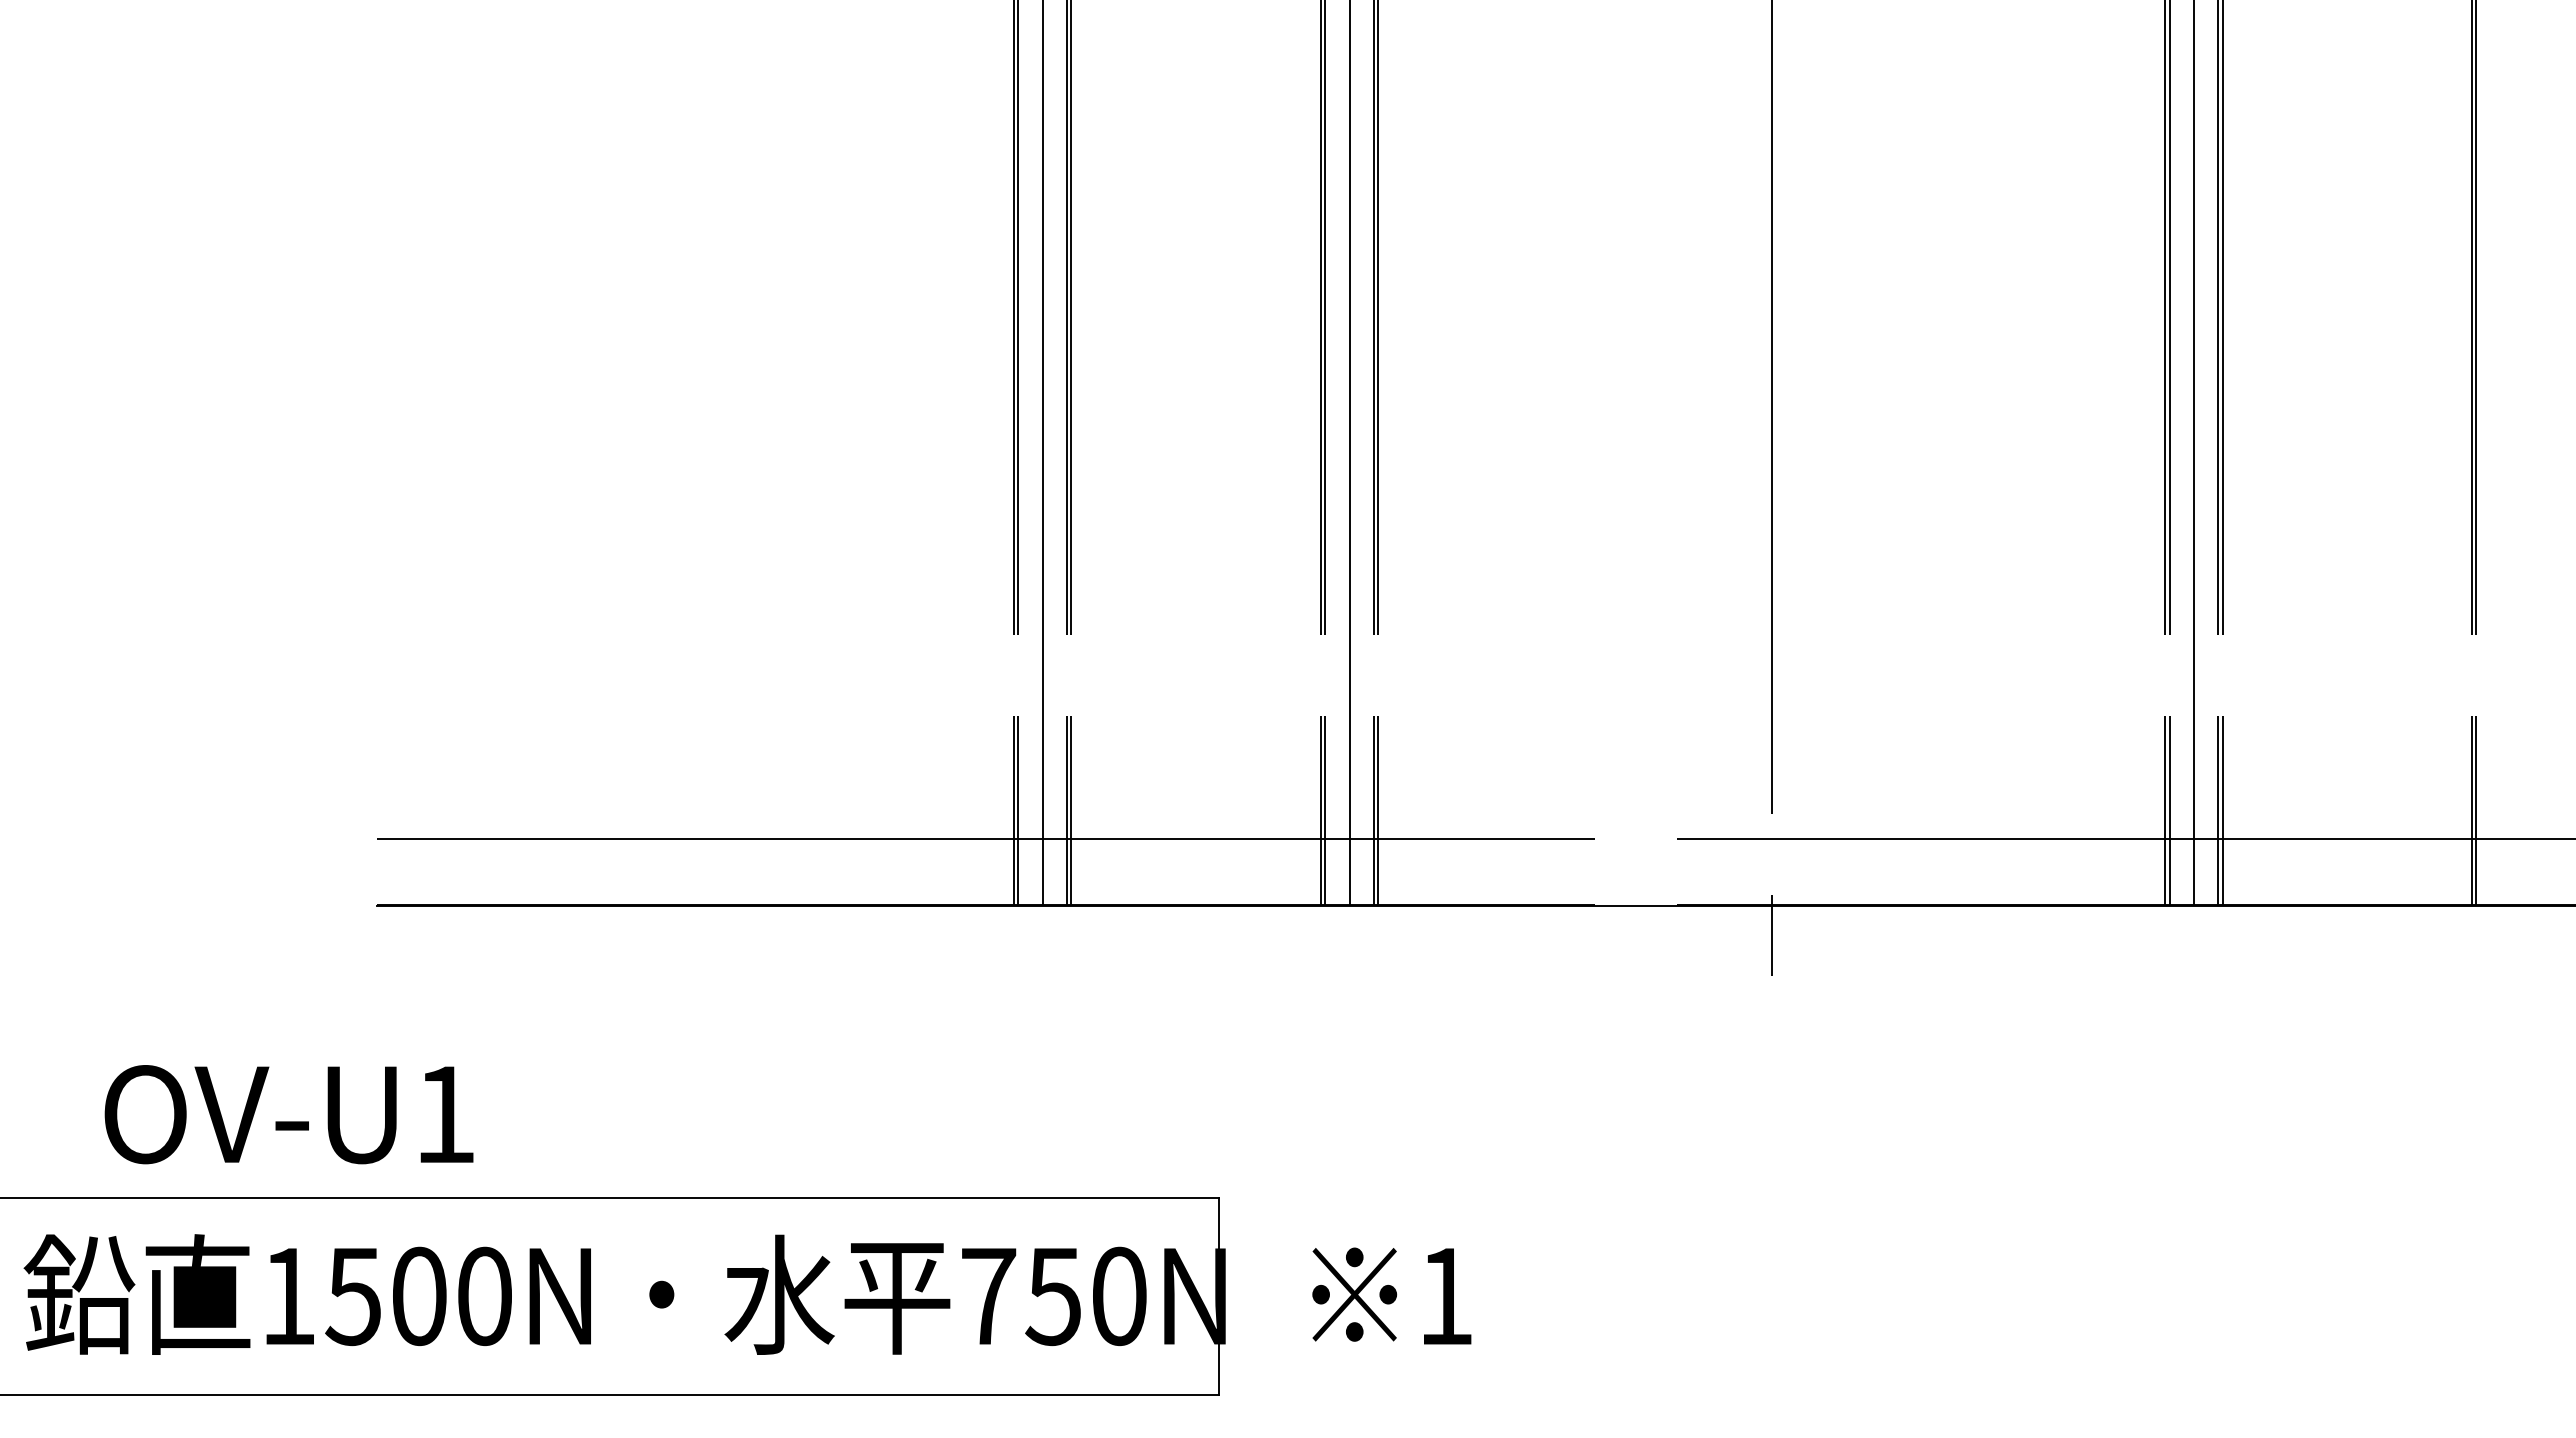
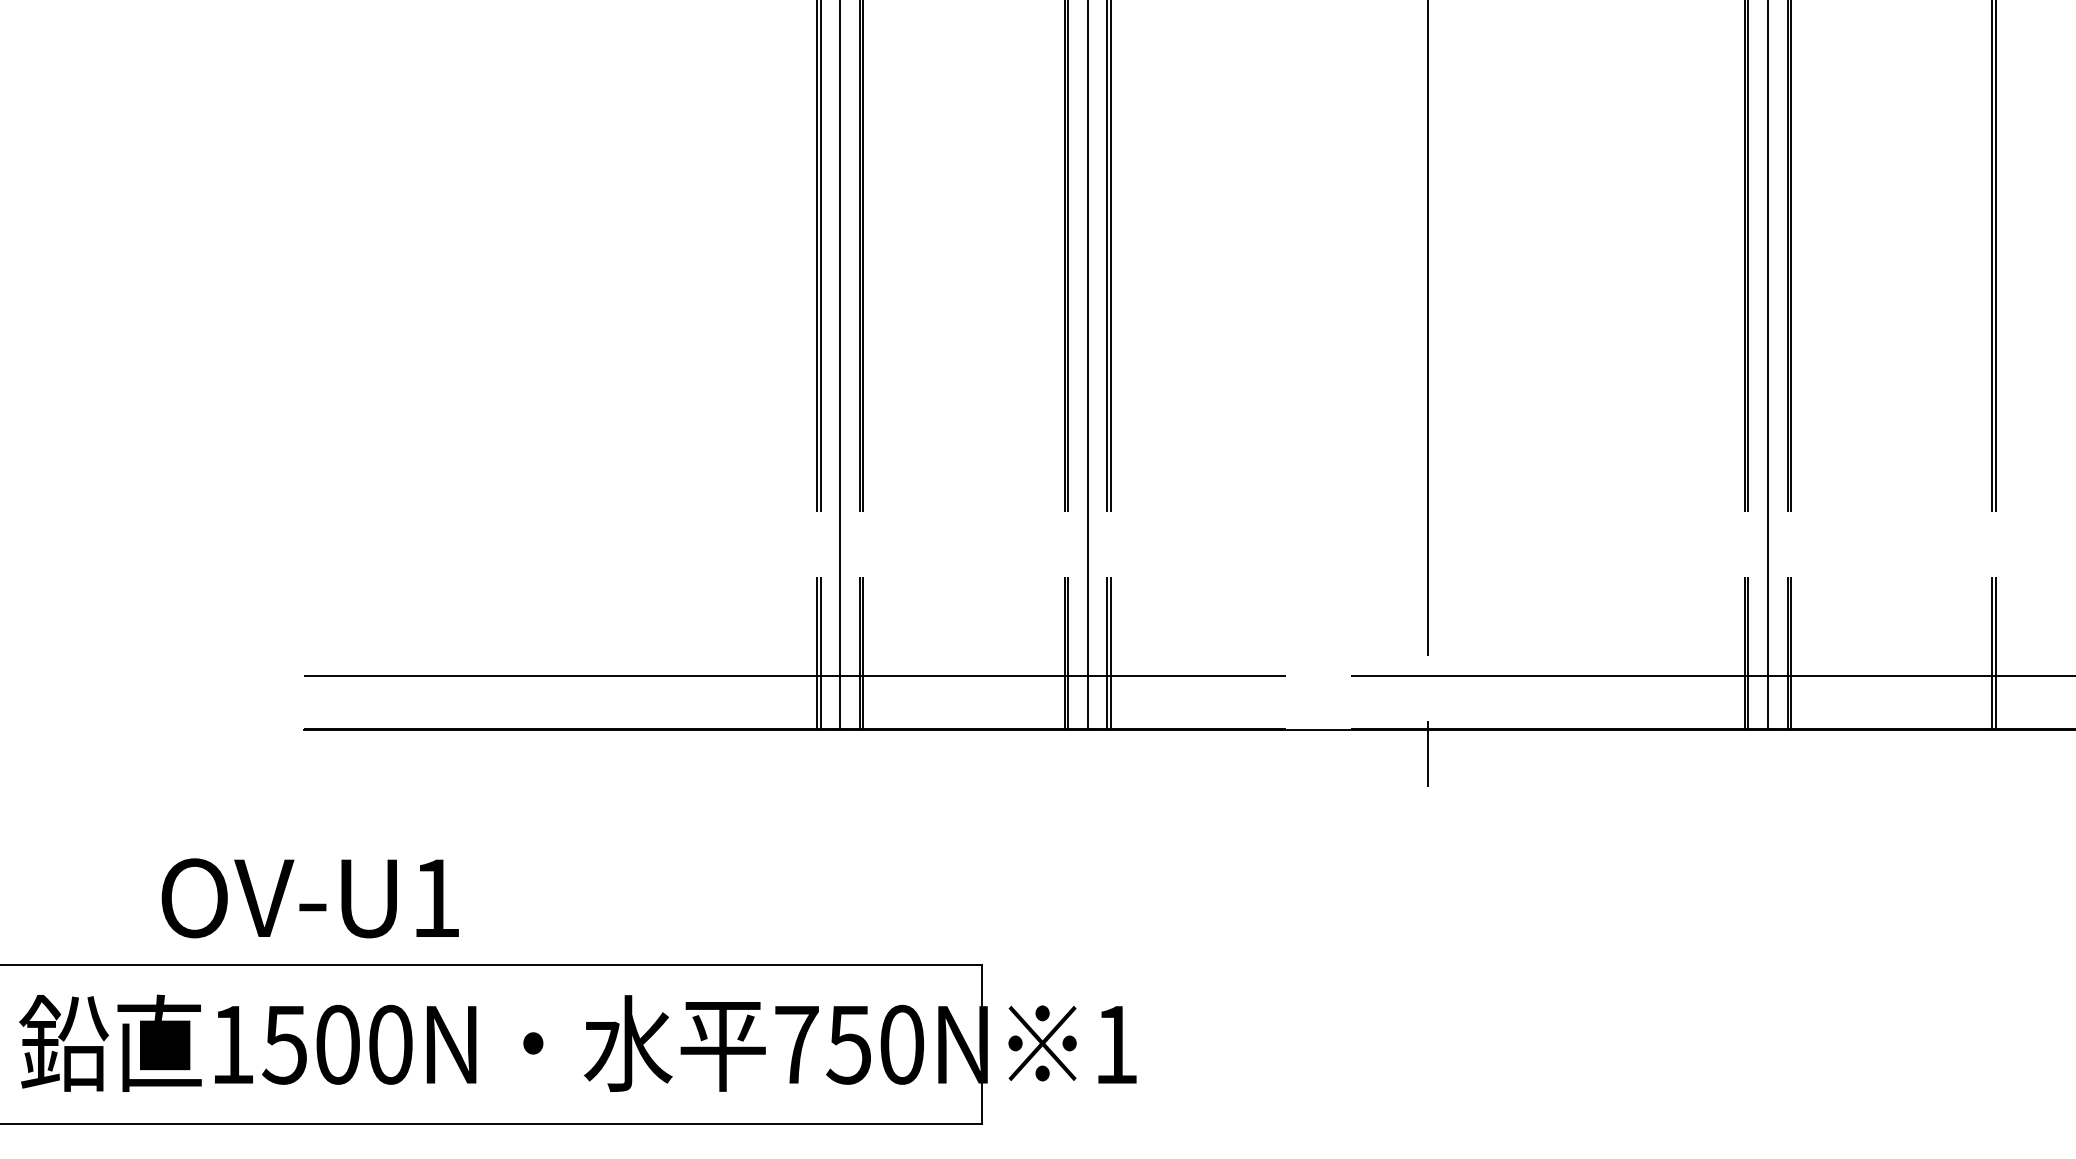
text: (288, 1114) -> (309, 898), moved
text: (1391, 1295) -> (1072, 1044), moved

